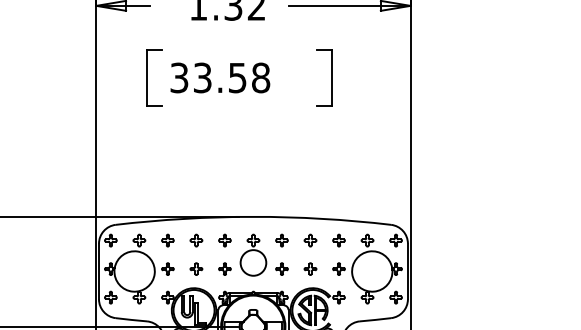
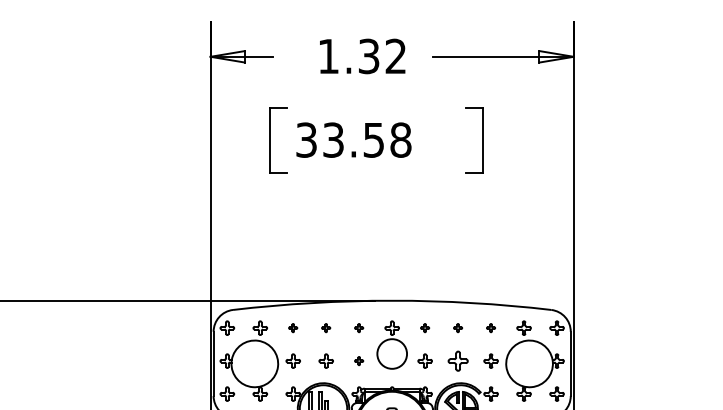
part: (167, 240) -> (292, 327), size x0.6
part: (195, 240) -> (325, 327), size x0.6
part: (224, 240) -> (358, 327), size x0.6
part: (281, 240) -> (424, 327), size x0.6
part: (309, 240) -> (457, 327), size x0.6
part: (338, 240) -> (490, 327), size x0.6
part: (224, 268) -> (358, 360), size x0.6
part: (309, 268) -> (457, 360), size x1.4

